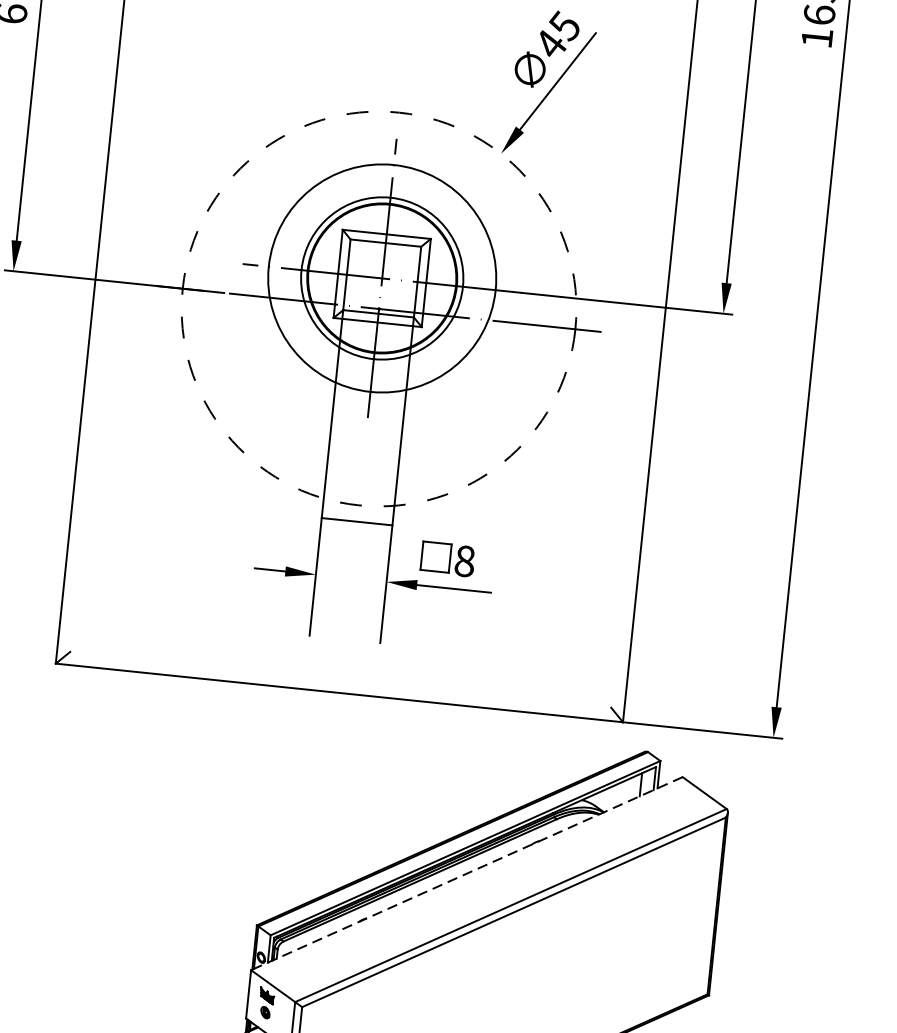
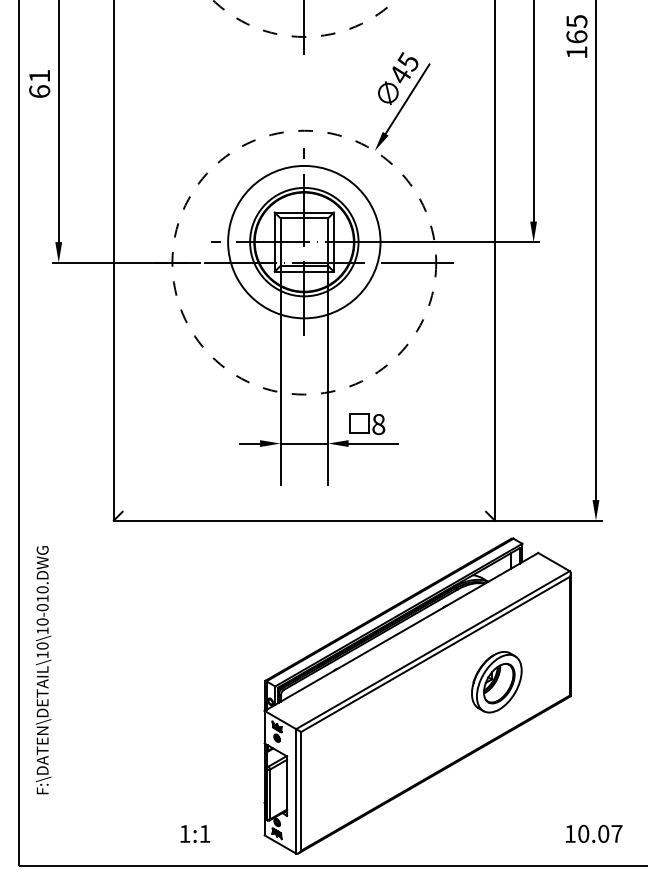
line: (357, 521) -> (304, 443), moved
line: (466, 872) -> (401, 631), dashed -> solid
part: (600, 963) -> (496, 682), added

